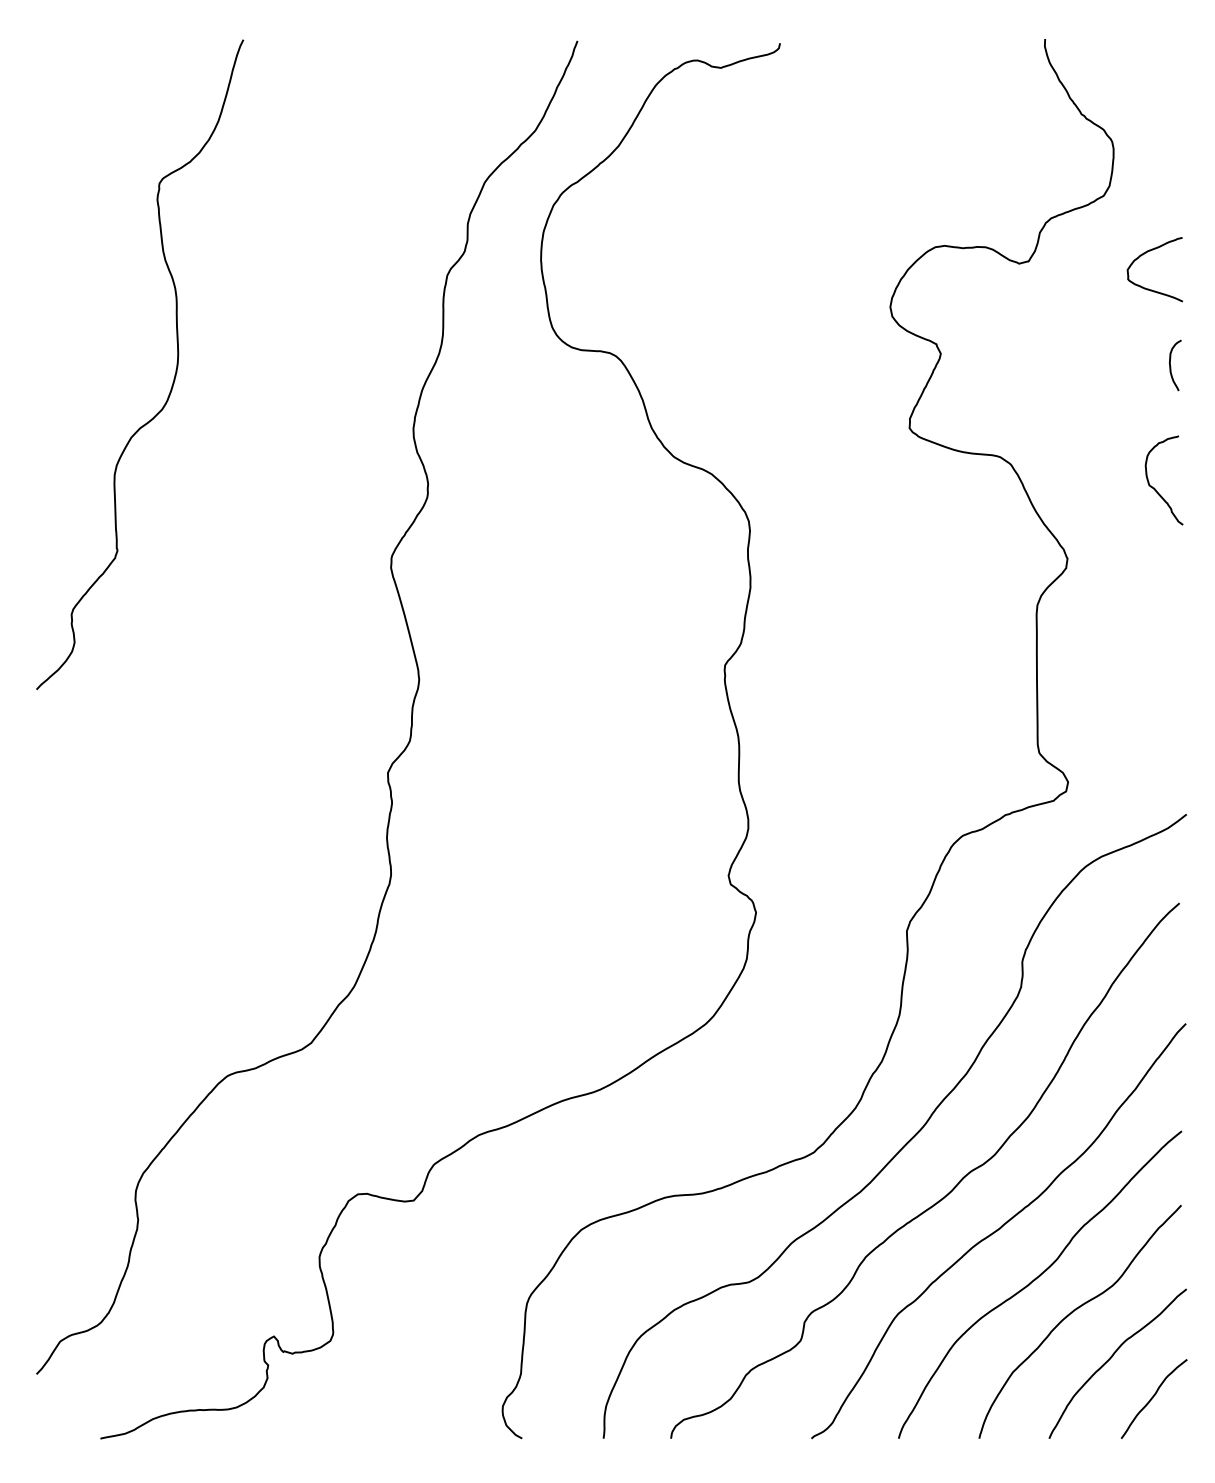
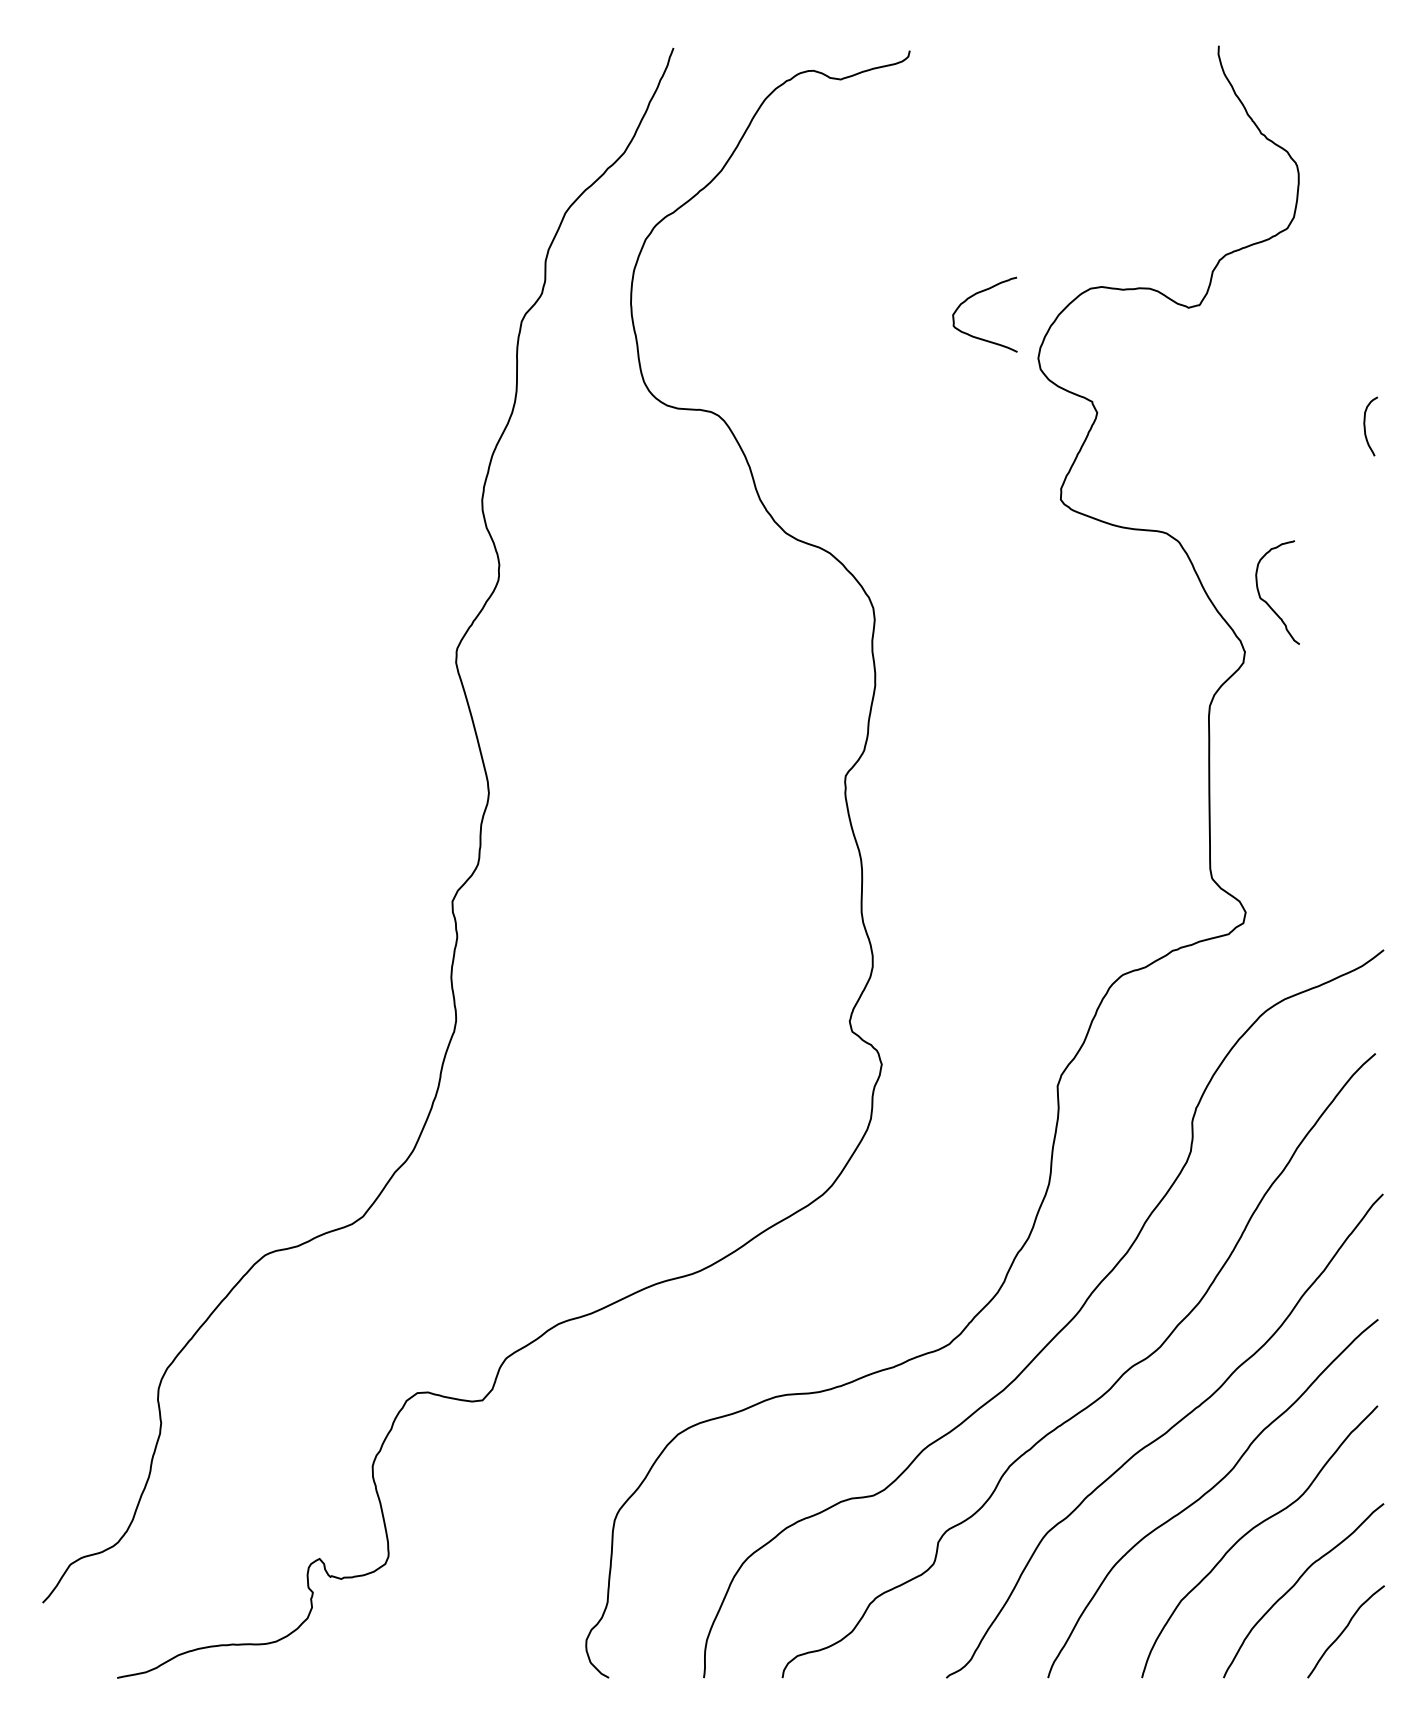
curve: (1146, 253) -> (975, 295), moved
curve: (175, 371) -> (204, 433), removed
curve: (1155, 488) -> (1267, 602), moved

